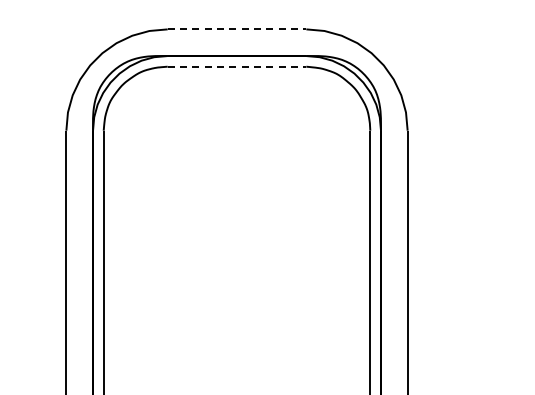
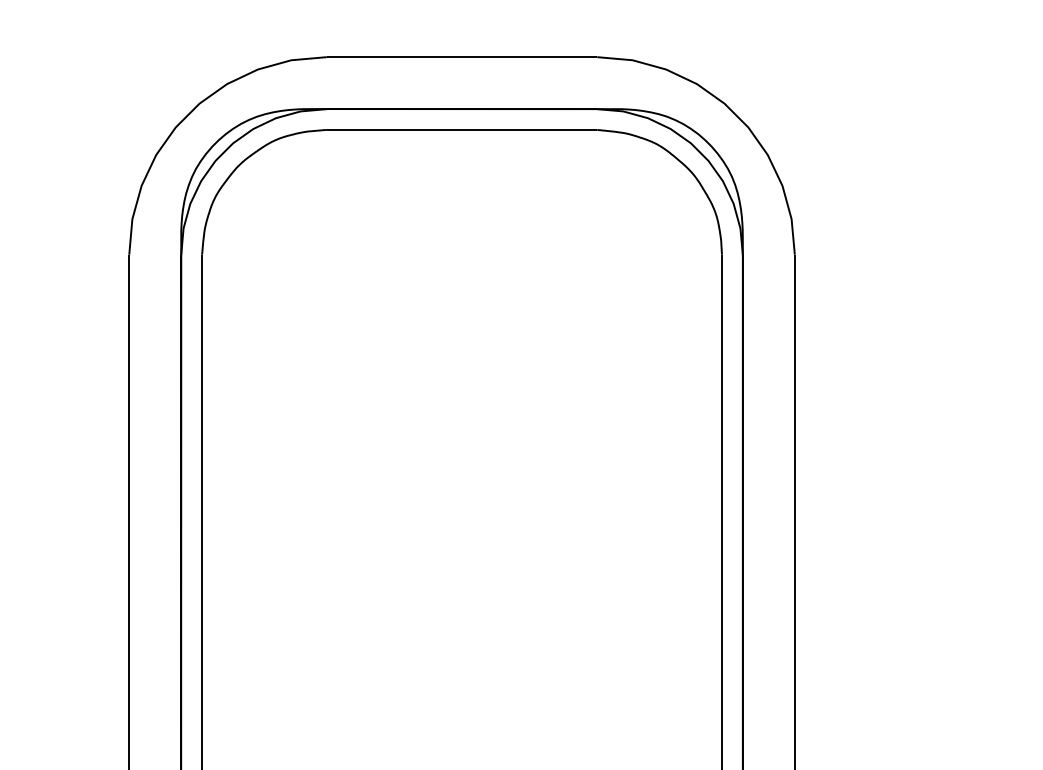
line: (237, 29) -> (462, 57), dashed -> solid
line: (237, 66) -> (462, 129), dashed -> solid

